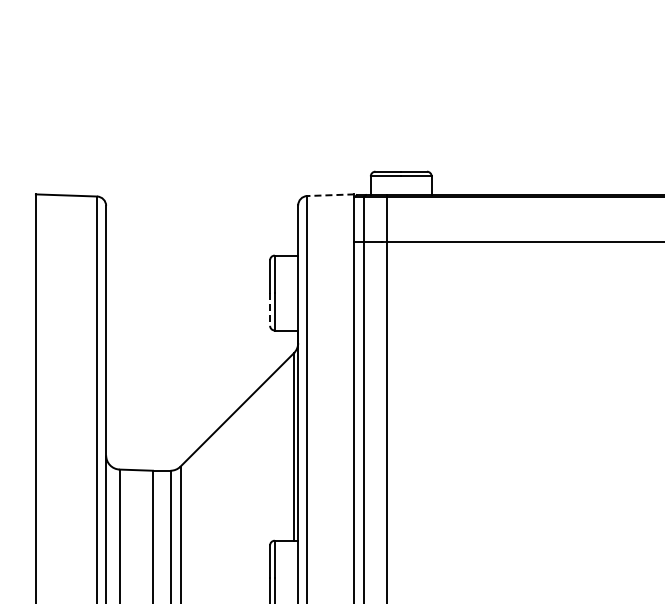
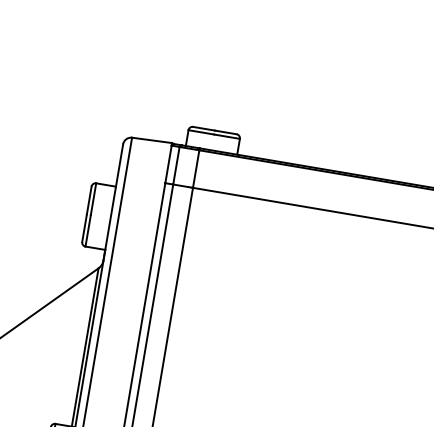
line: (330, 195) -> (151, 140), dashed -> solid
line: (270, 309) -> (84, 228), dashed -> solid

